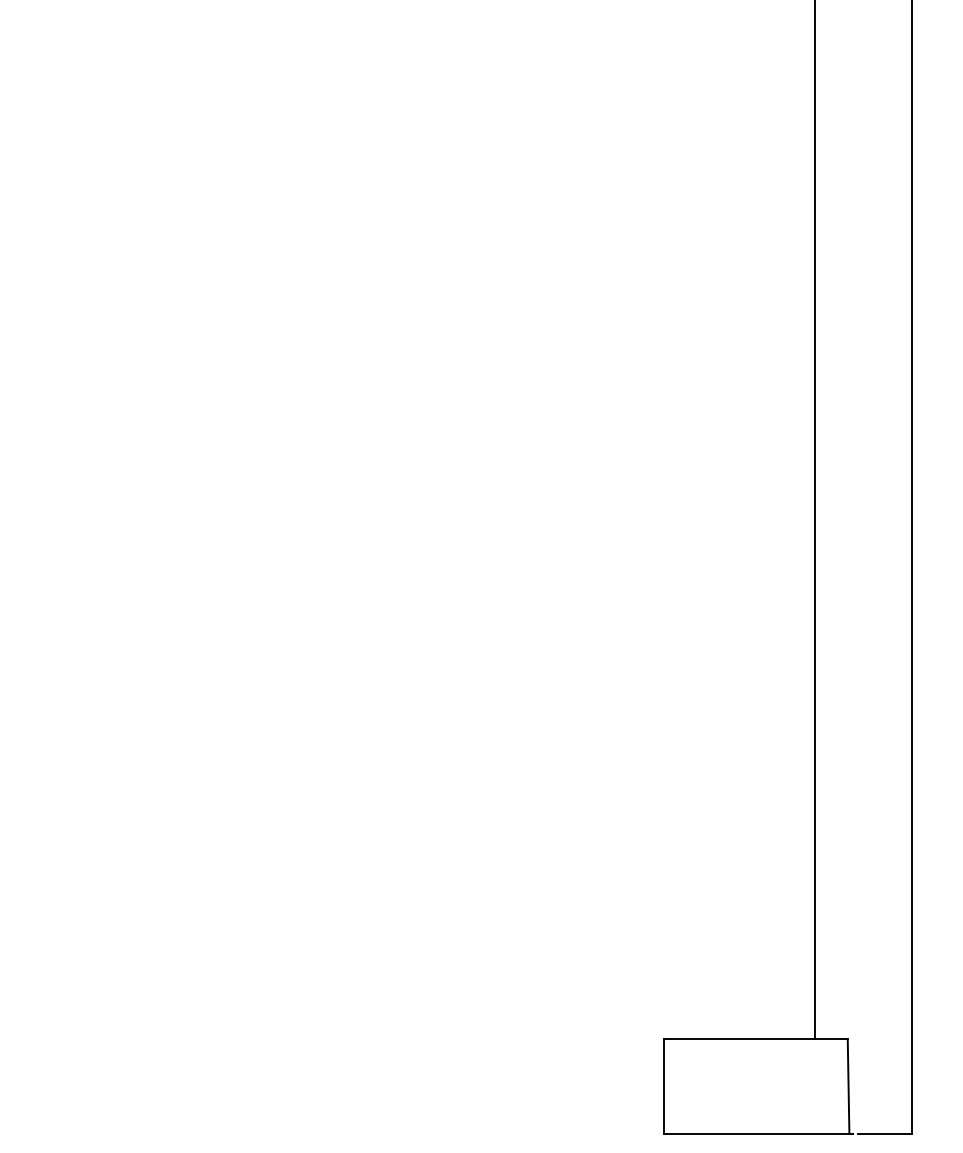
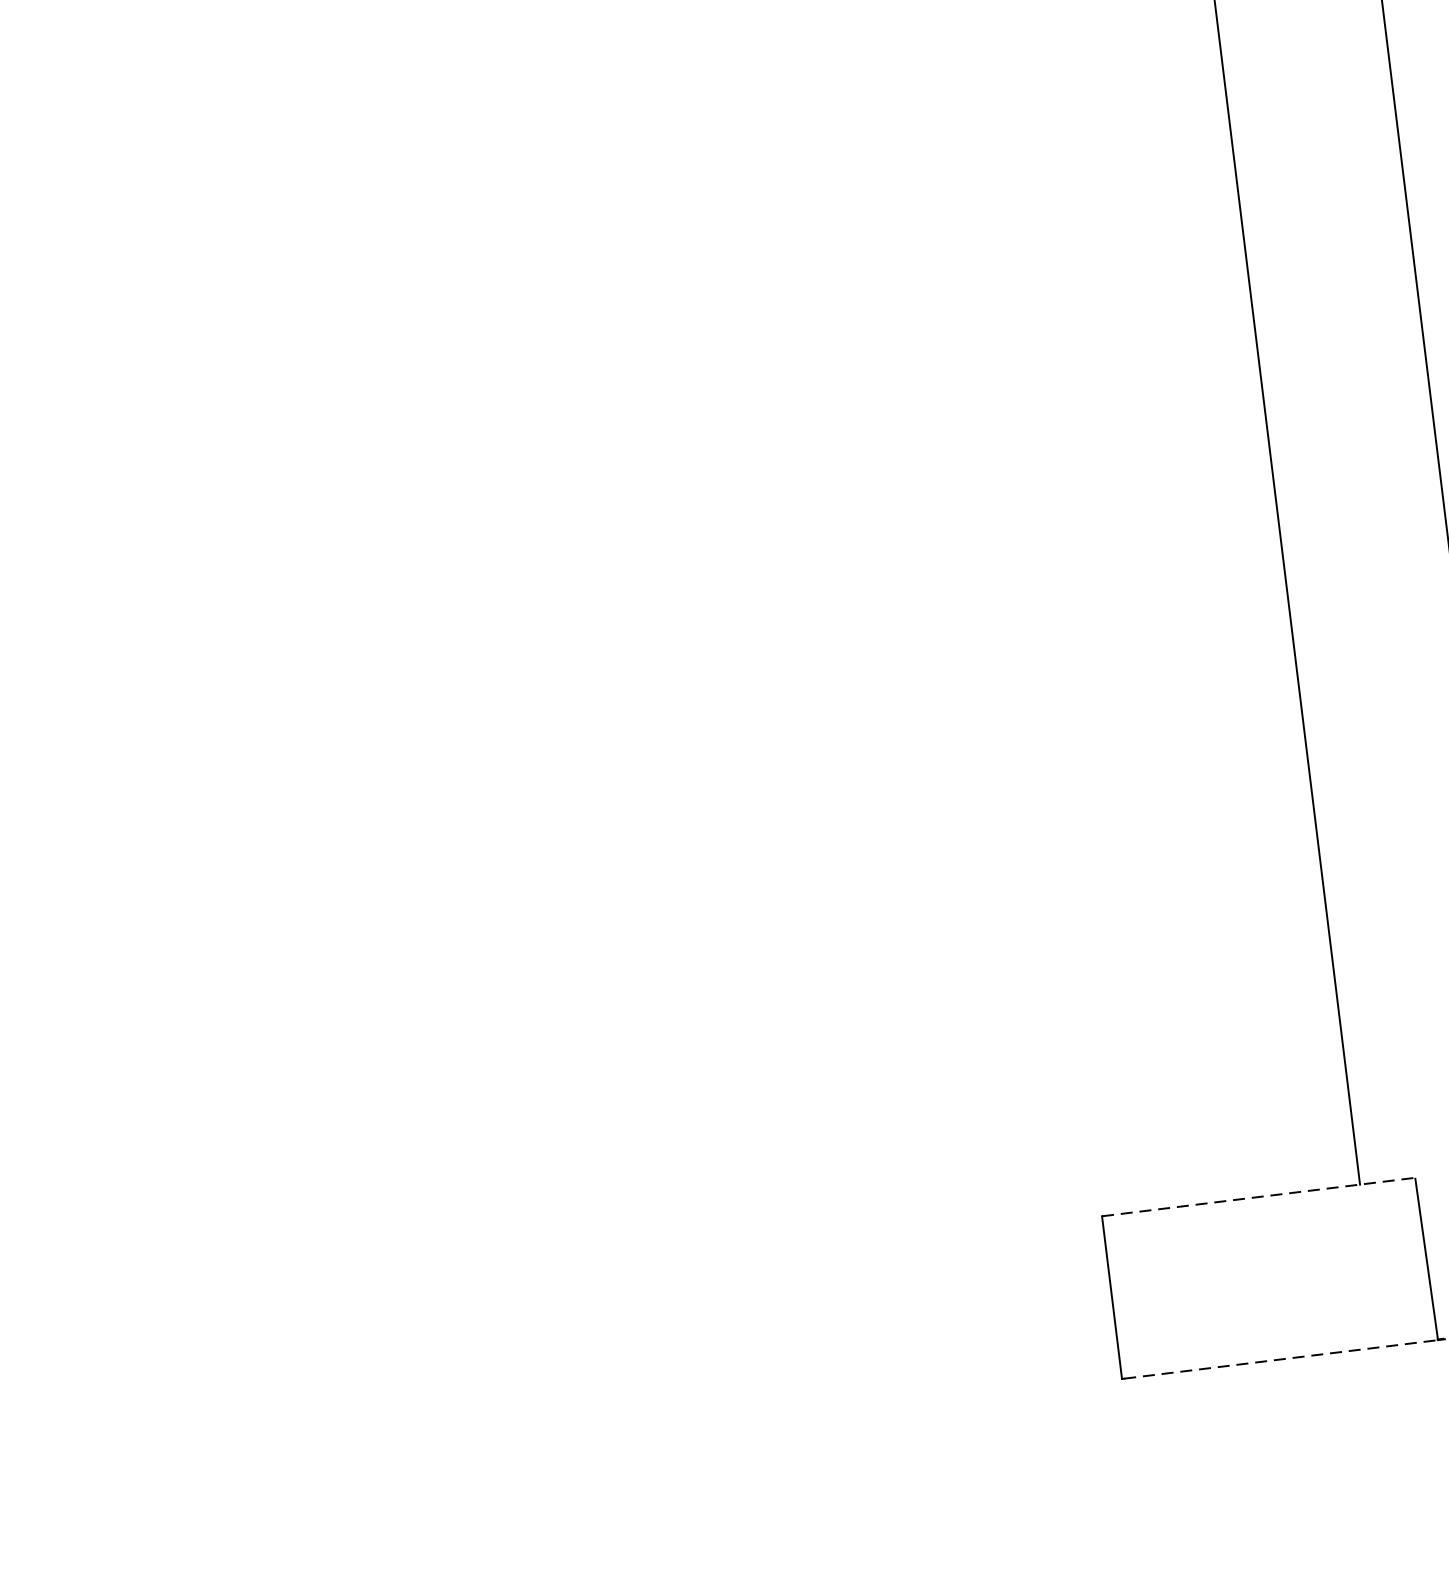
line: (756, 1038) -> (1259, 1196), solid -> dashed
line: (757, 1134) -> (1281, 1359), solid -> dashed

